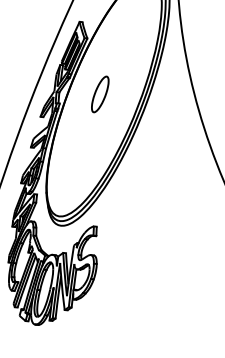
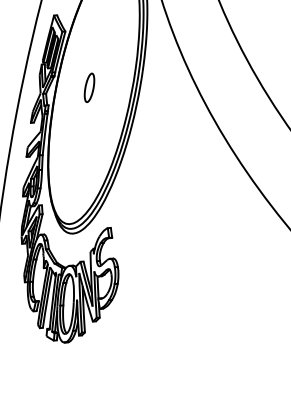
part: (100, 93) -> (89, 87), size x0.71

